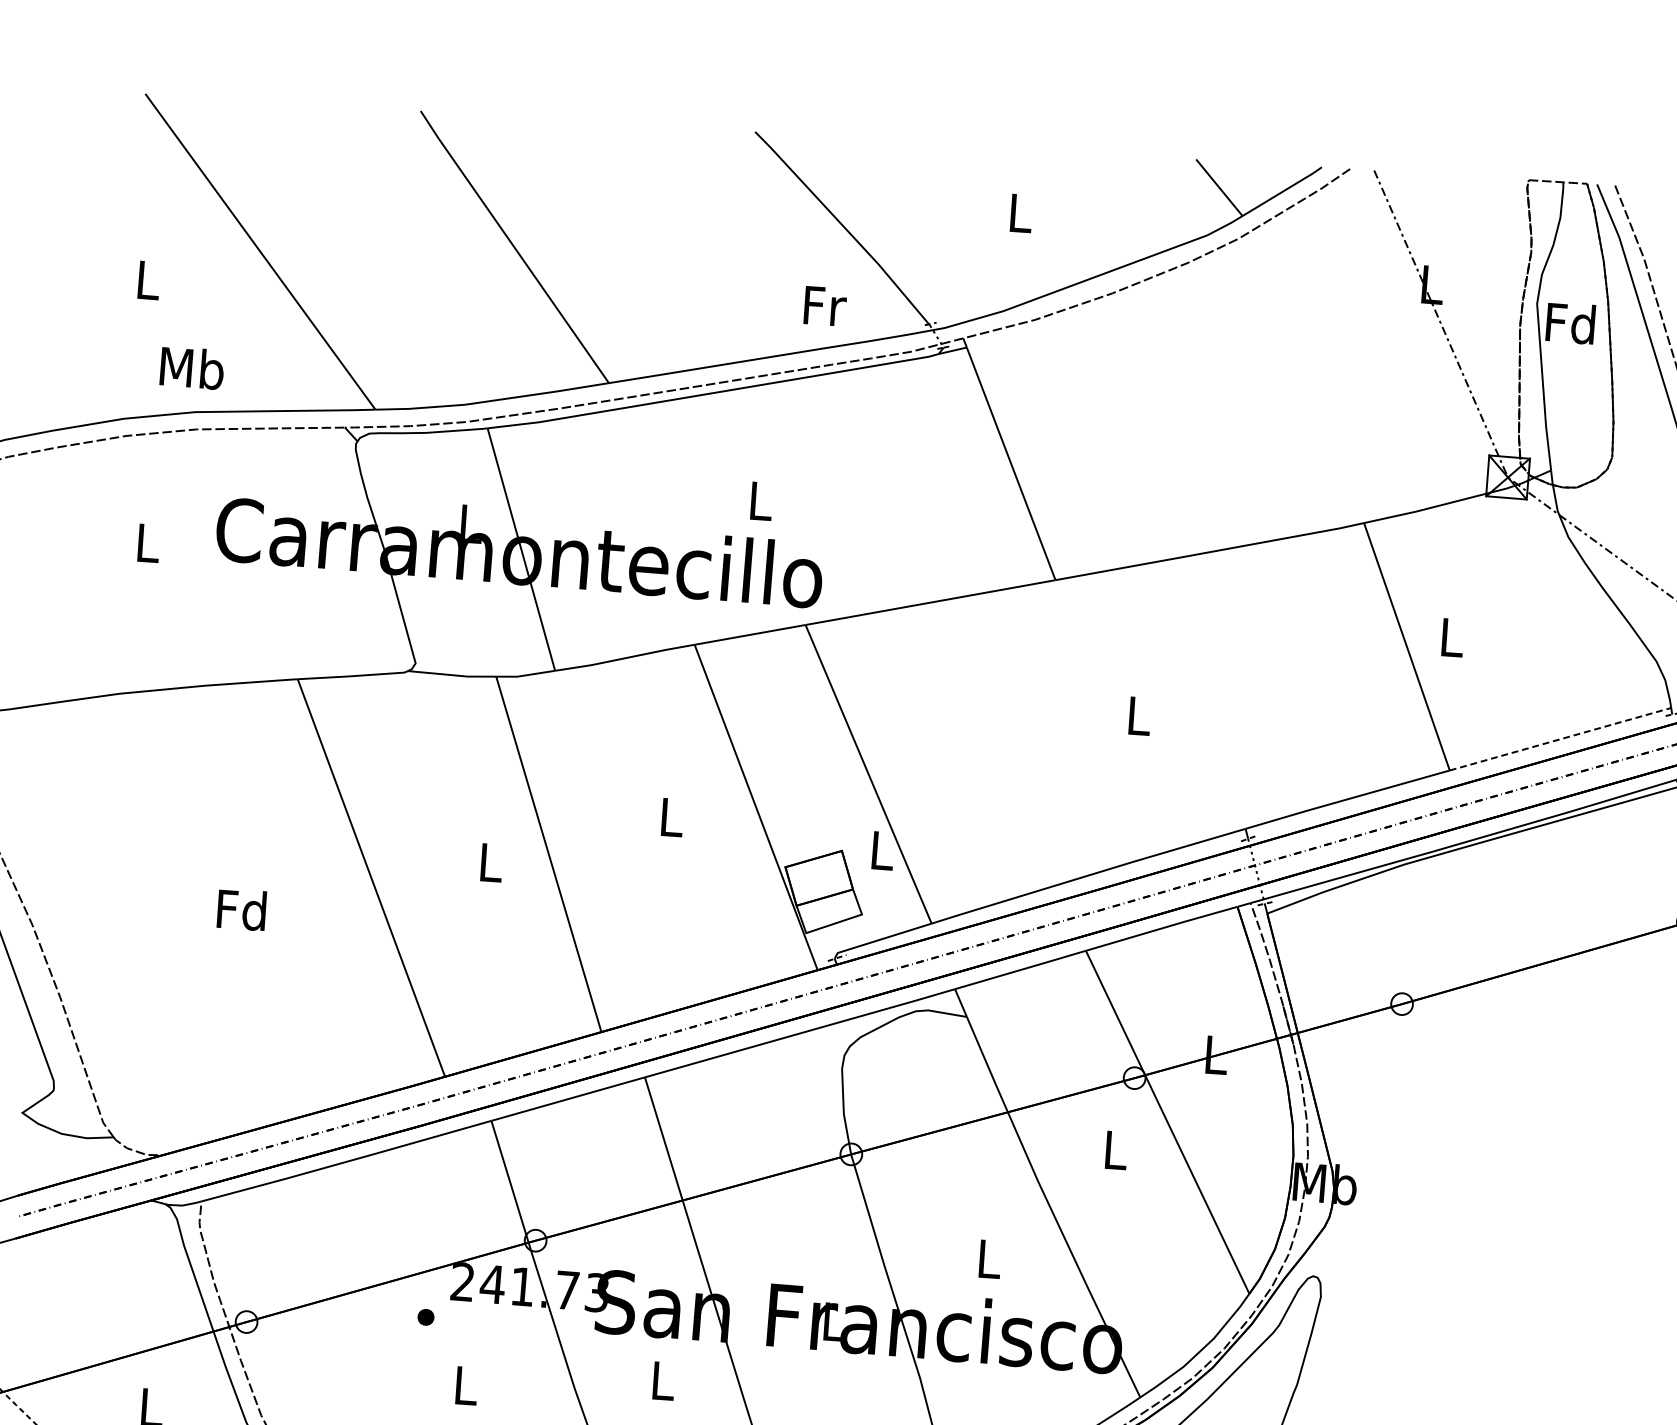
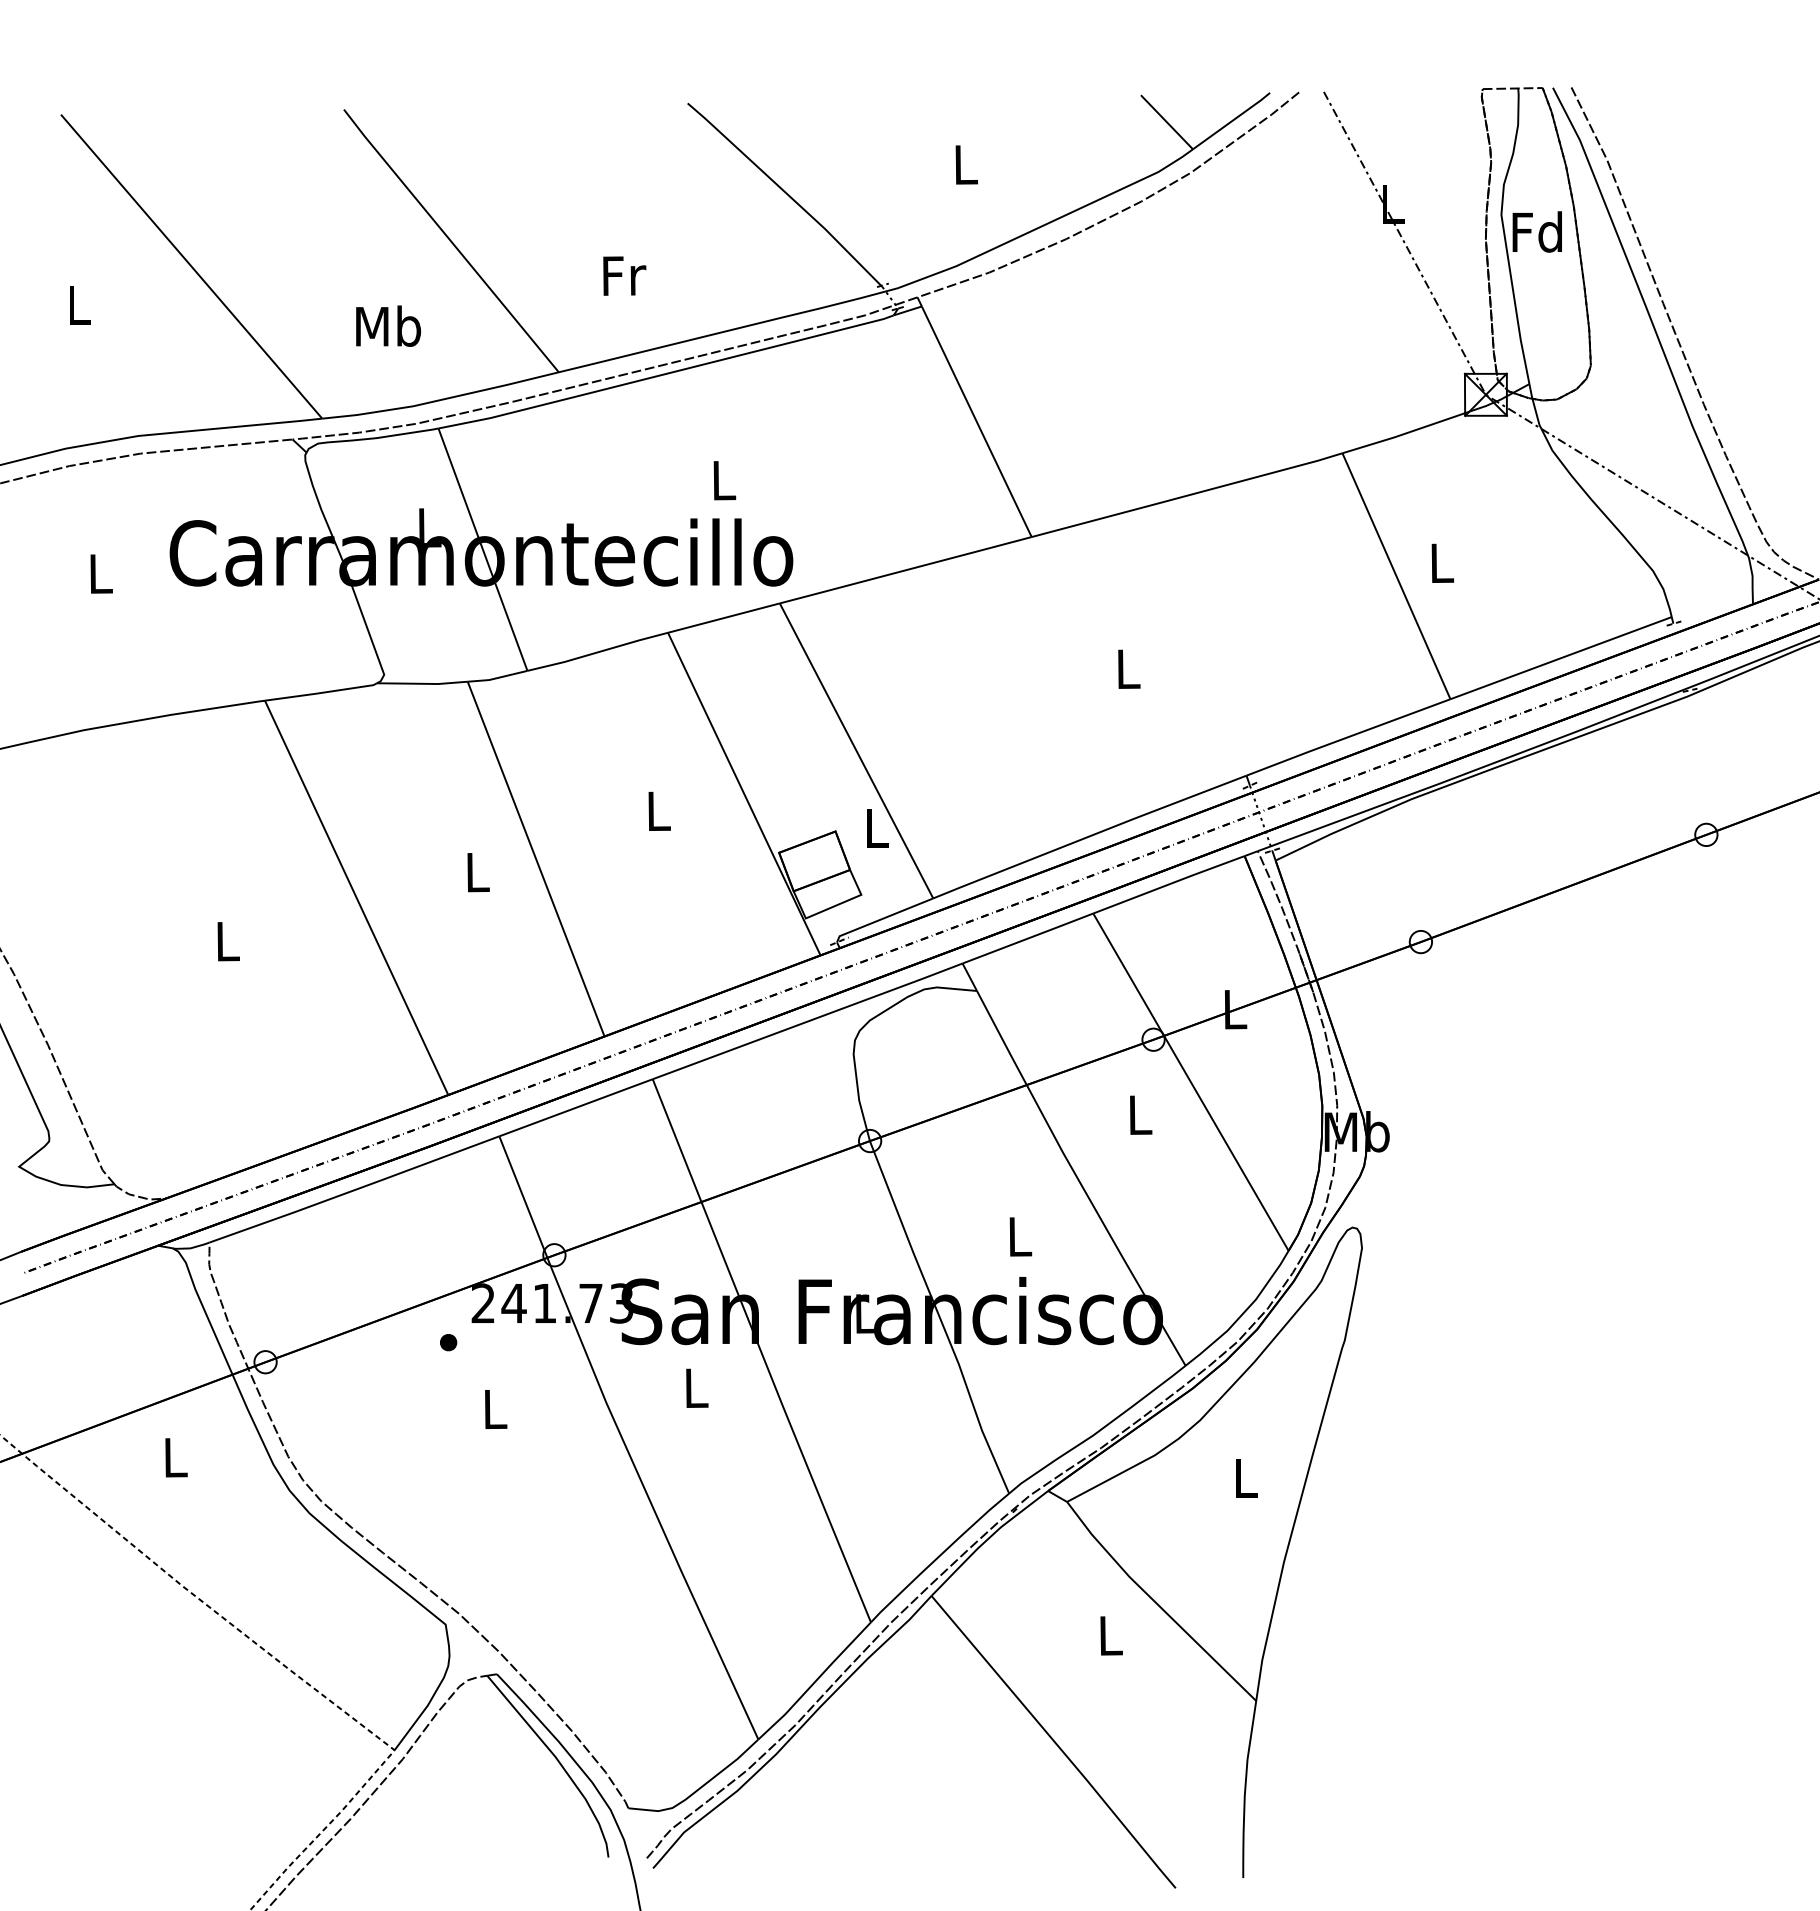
text: (825, 305) -> (624, 275), moved
text: (192, 367) -> (388, 325), moved
line: (1559, 739) -> (1560, 658), dashed -> solid
text: (241, 909) -> (226, 940), Fd -> L

